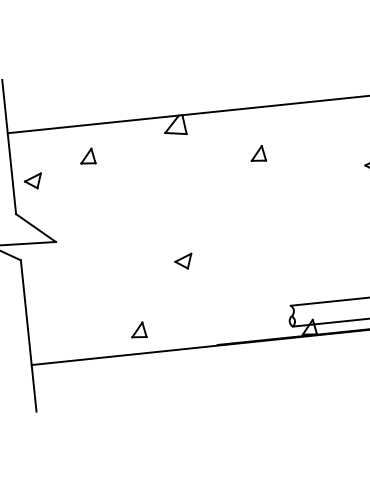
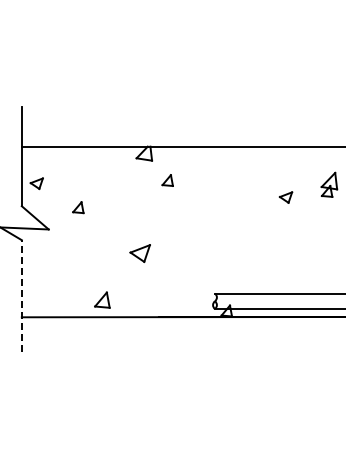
part: (257, 153) -> (167, 180), moved
part: (87, 156) -> (78, 207), moved
part: (183, 261) -> (140, 253), size x1.6
part: (138, 329) -> (102, 299), size x1.4
line: (28, 335) -> (21, 295), solid -> dashed

